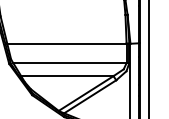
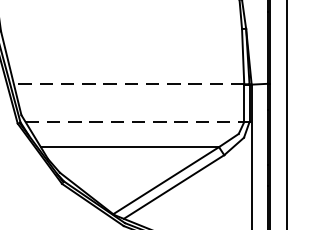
line: (66, 43) -> (128, 84), solid -> dashed
line: (69, 63) -> (134, 122), solid -> dashed

